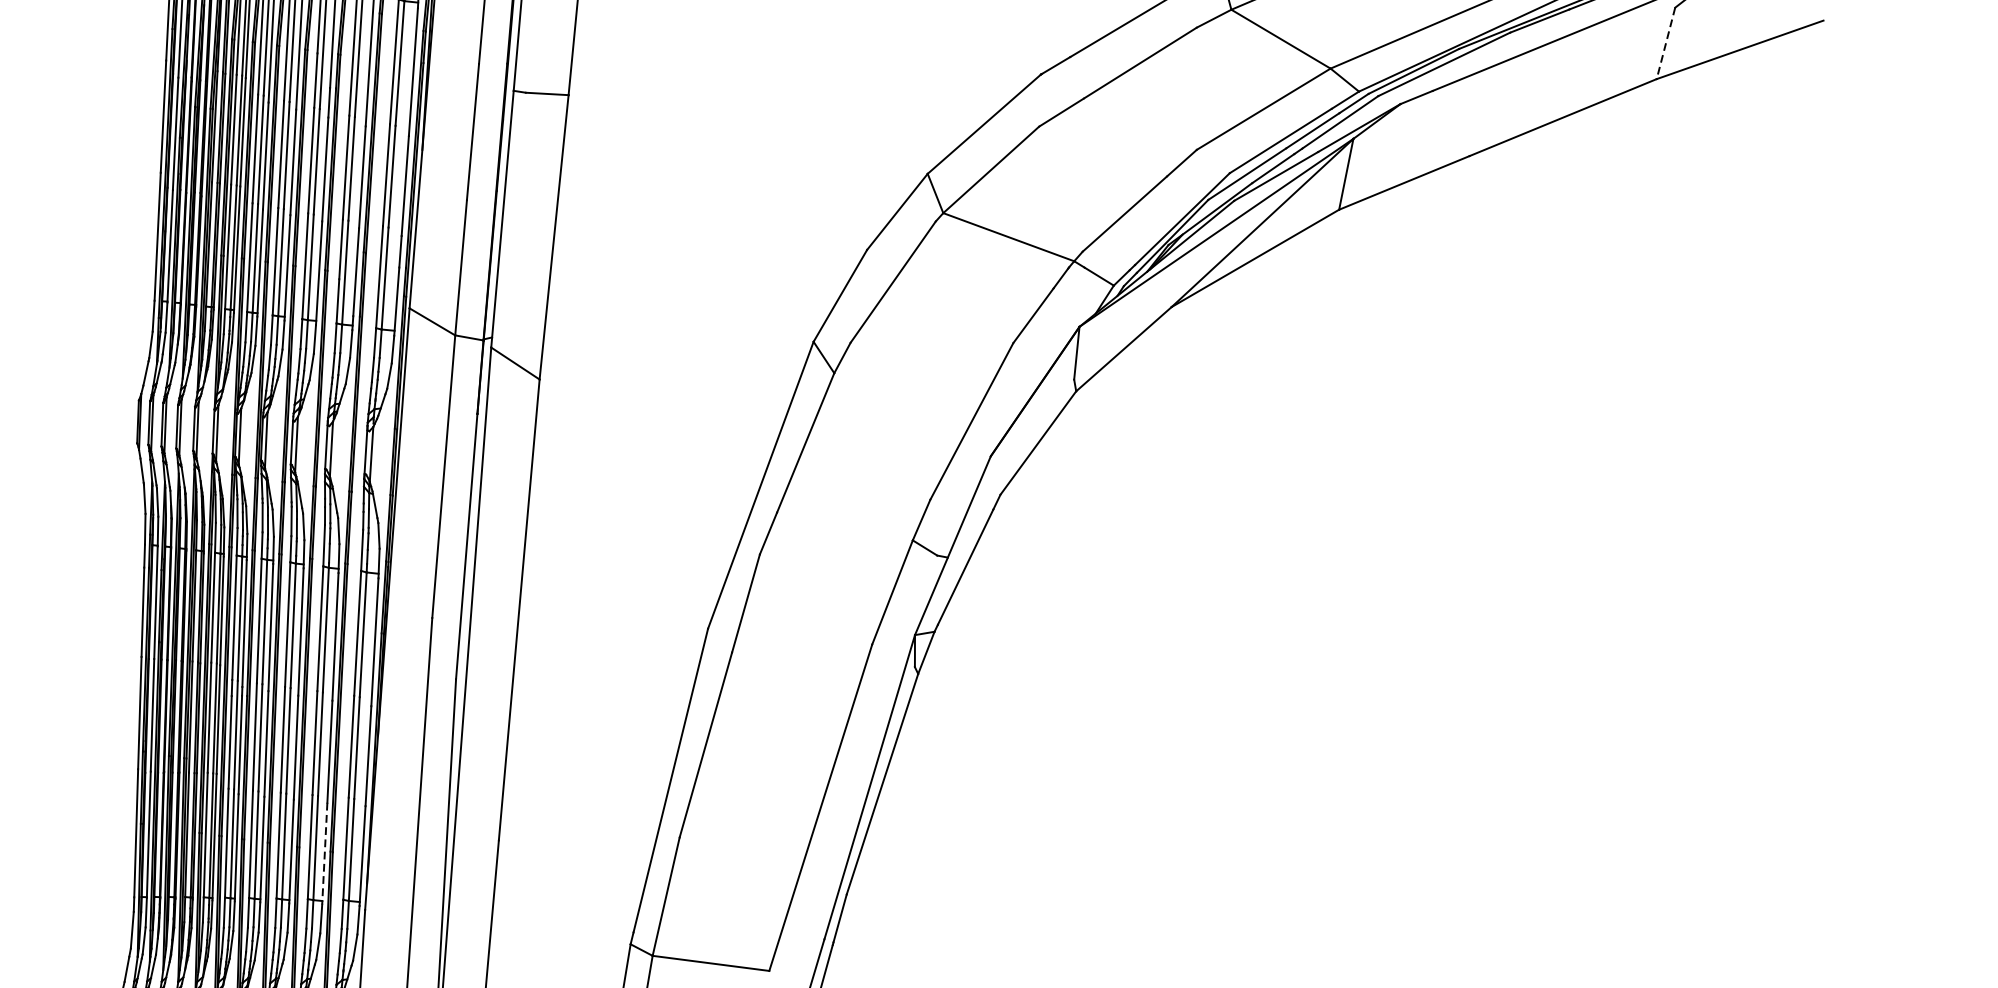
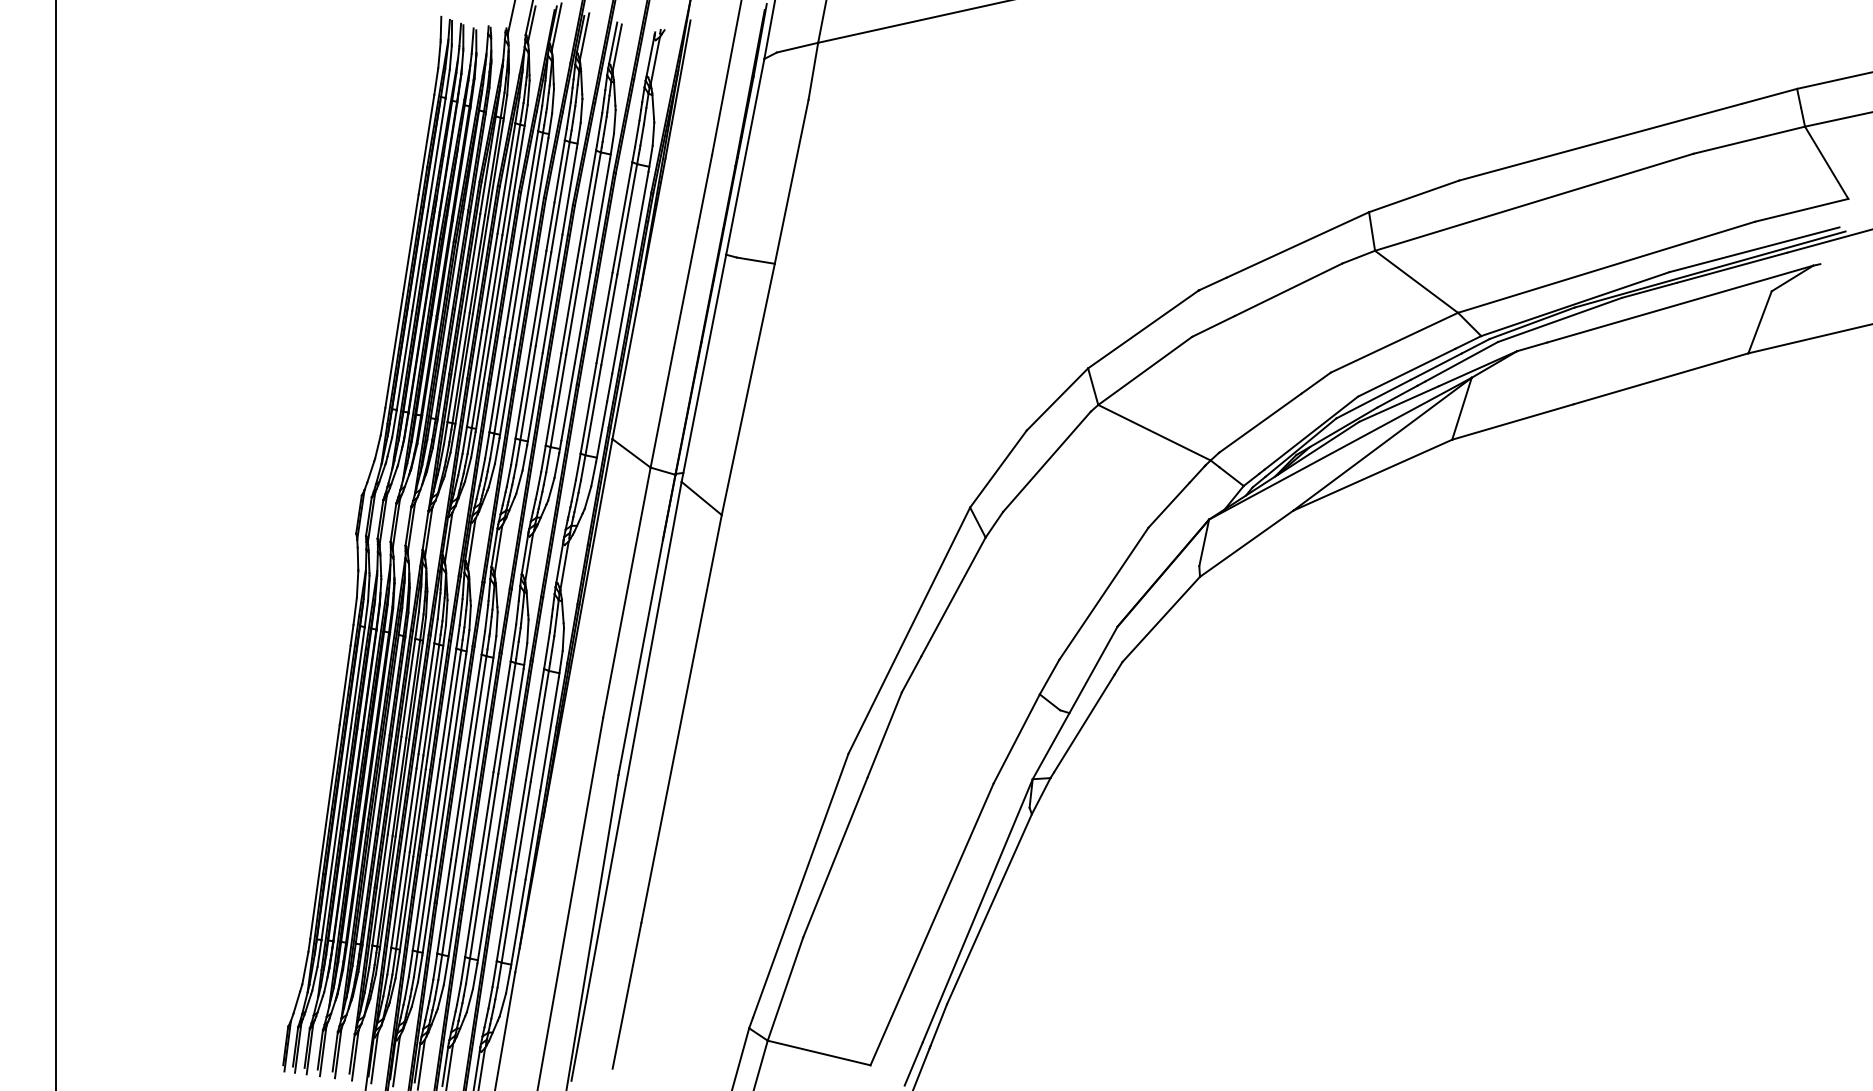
line: (1665, 43) -> (1759, 322), dashed -> solid
line: (324, 854) -> (484, 918), dashed -> solid

